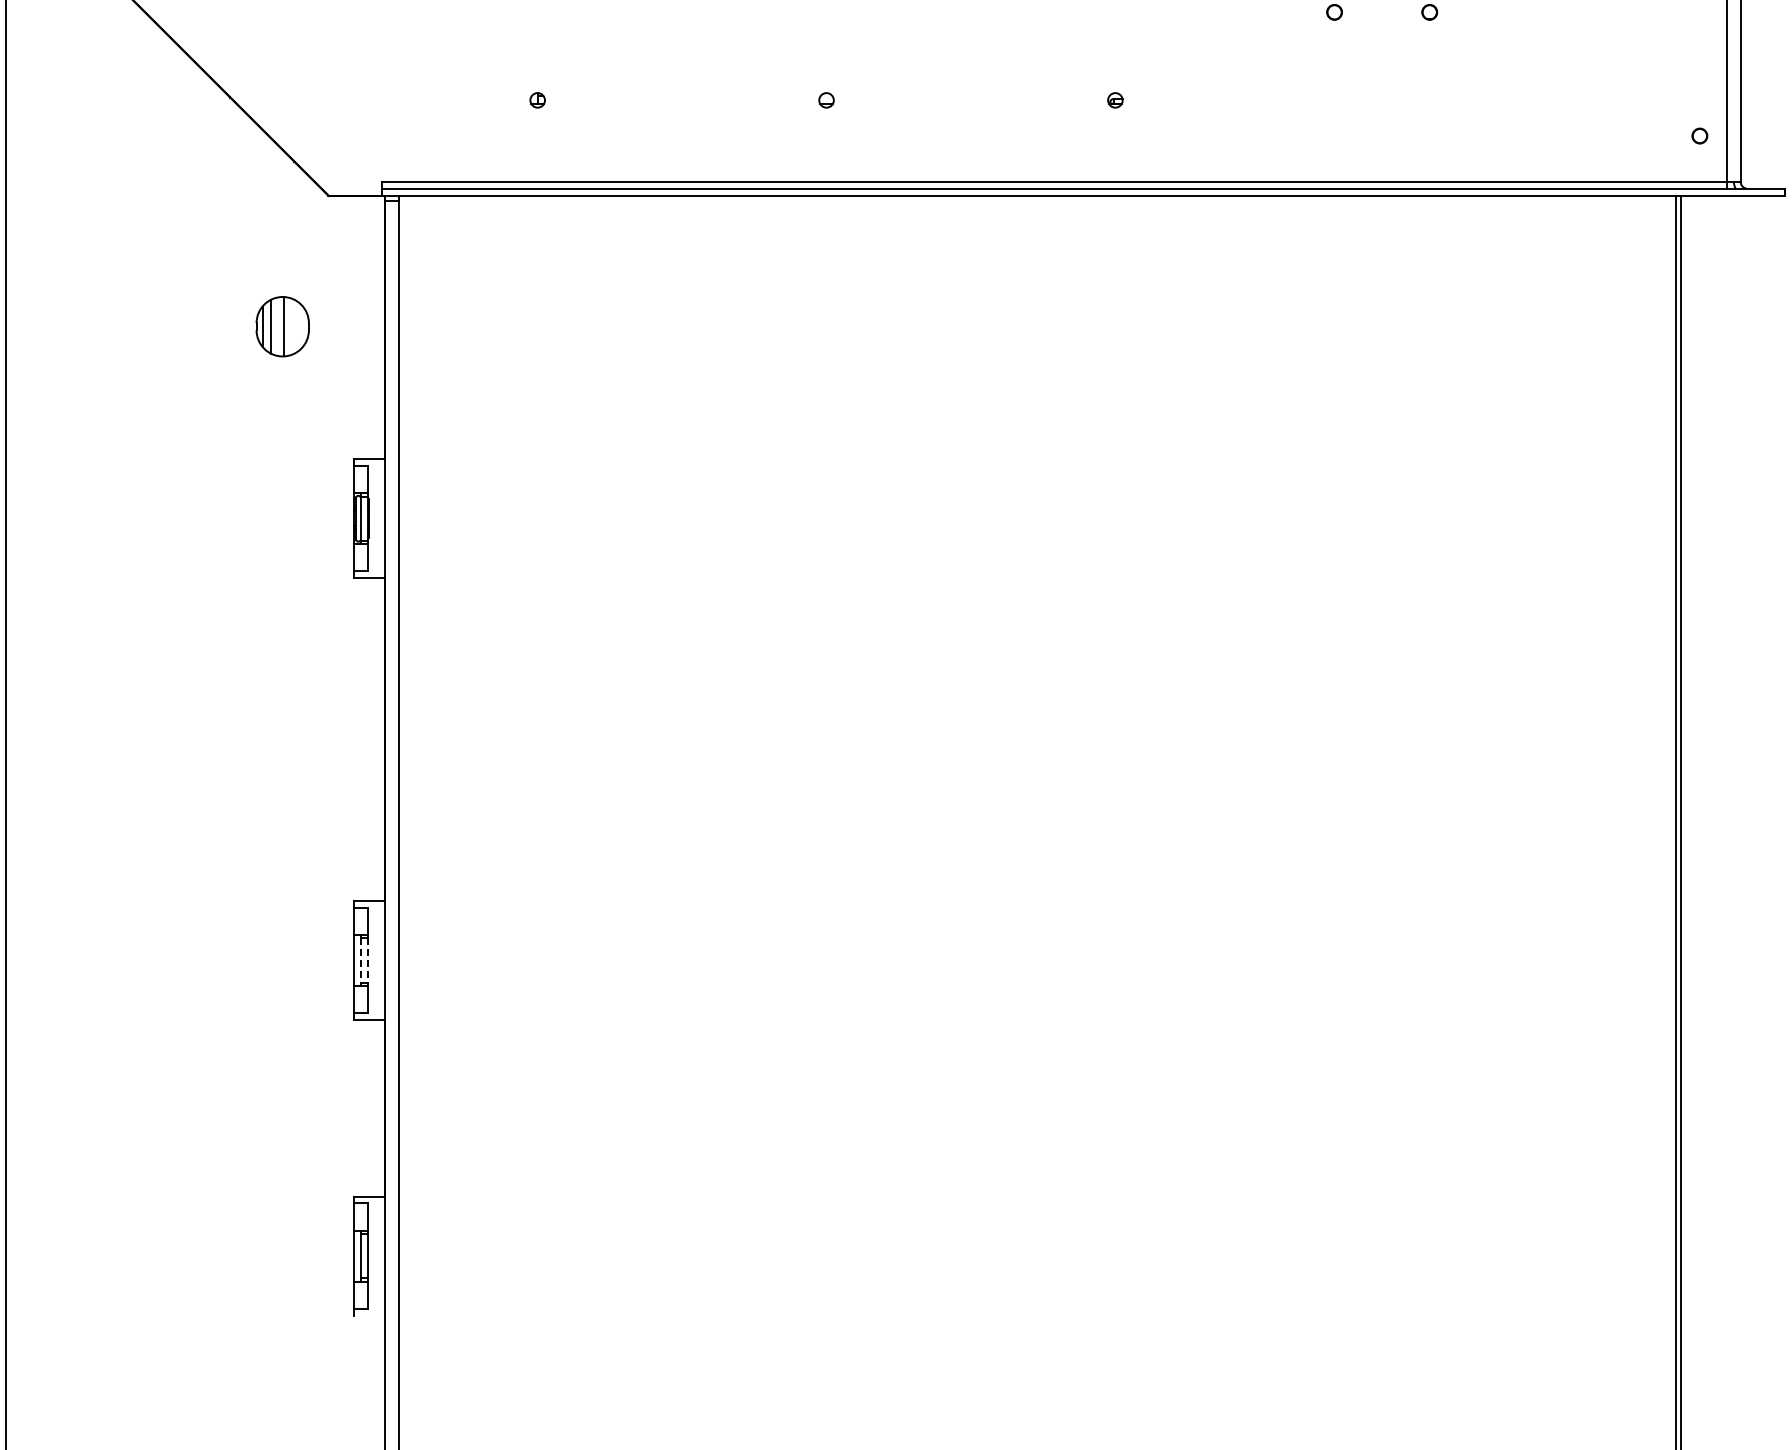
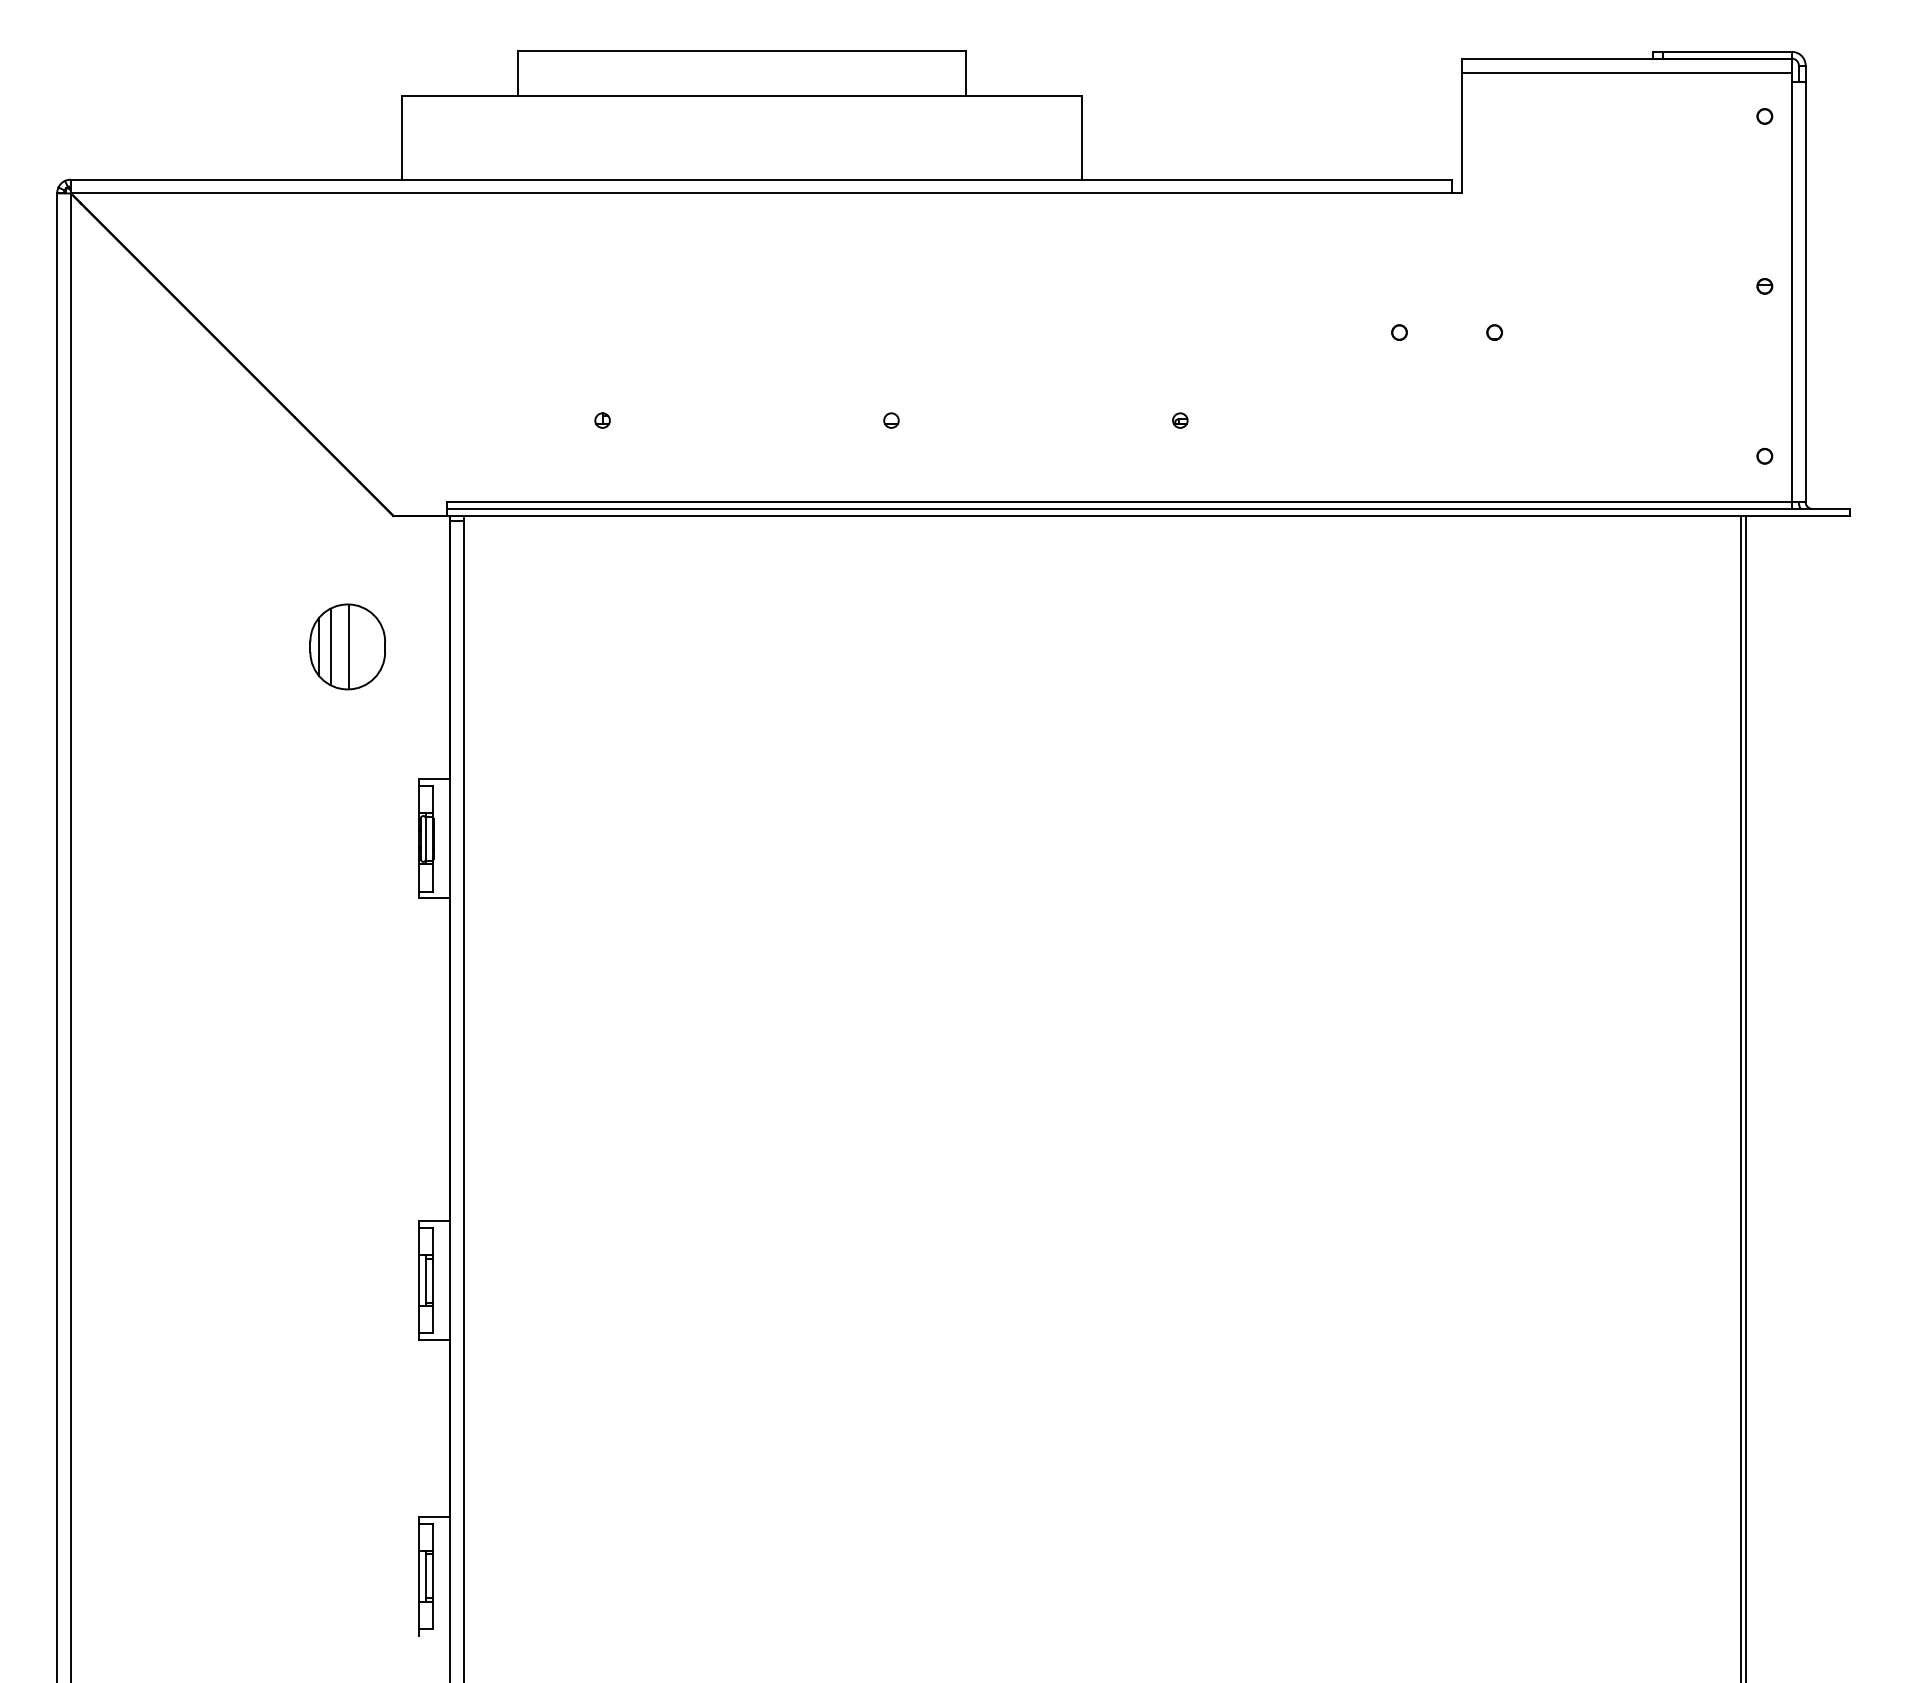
part: (282, 326) -> (347, 646), size x1.43
line: (360, 961) -> (425, 1281), dashed -> solid
line: (367, 961) -> (432, 1281), dashed -> solid

